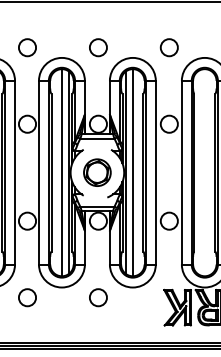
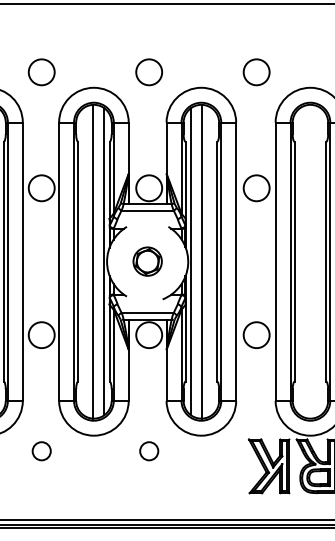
part: (97, 172) -> (147, 261), size x0.7
circle: (27, 297) -> (41, 450), size x0.7
circle: (98, 297) -> (149, 450), size x0.7

